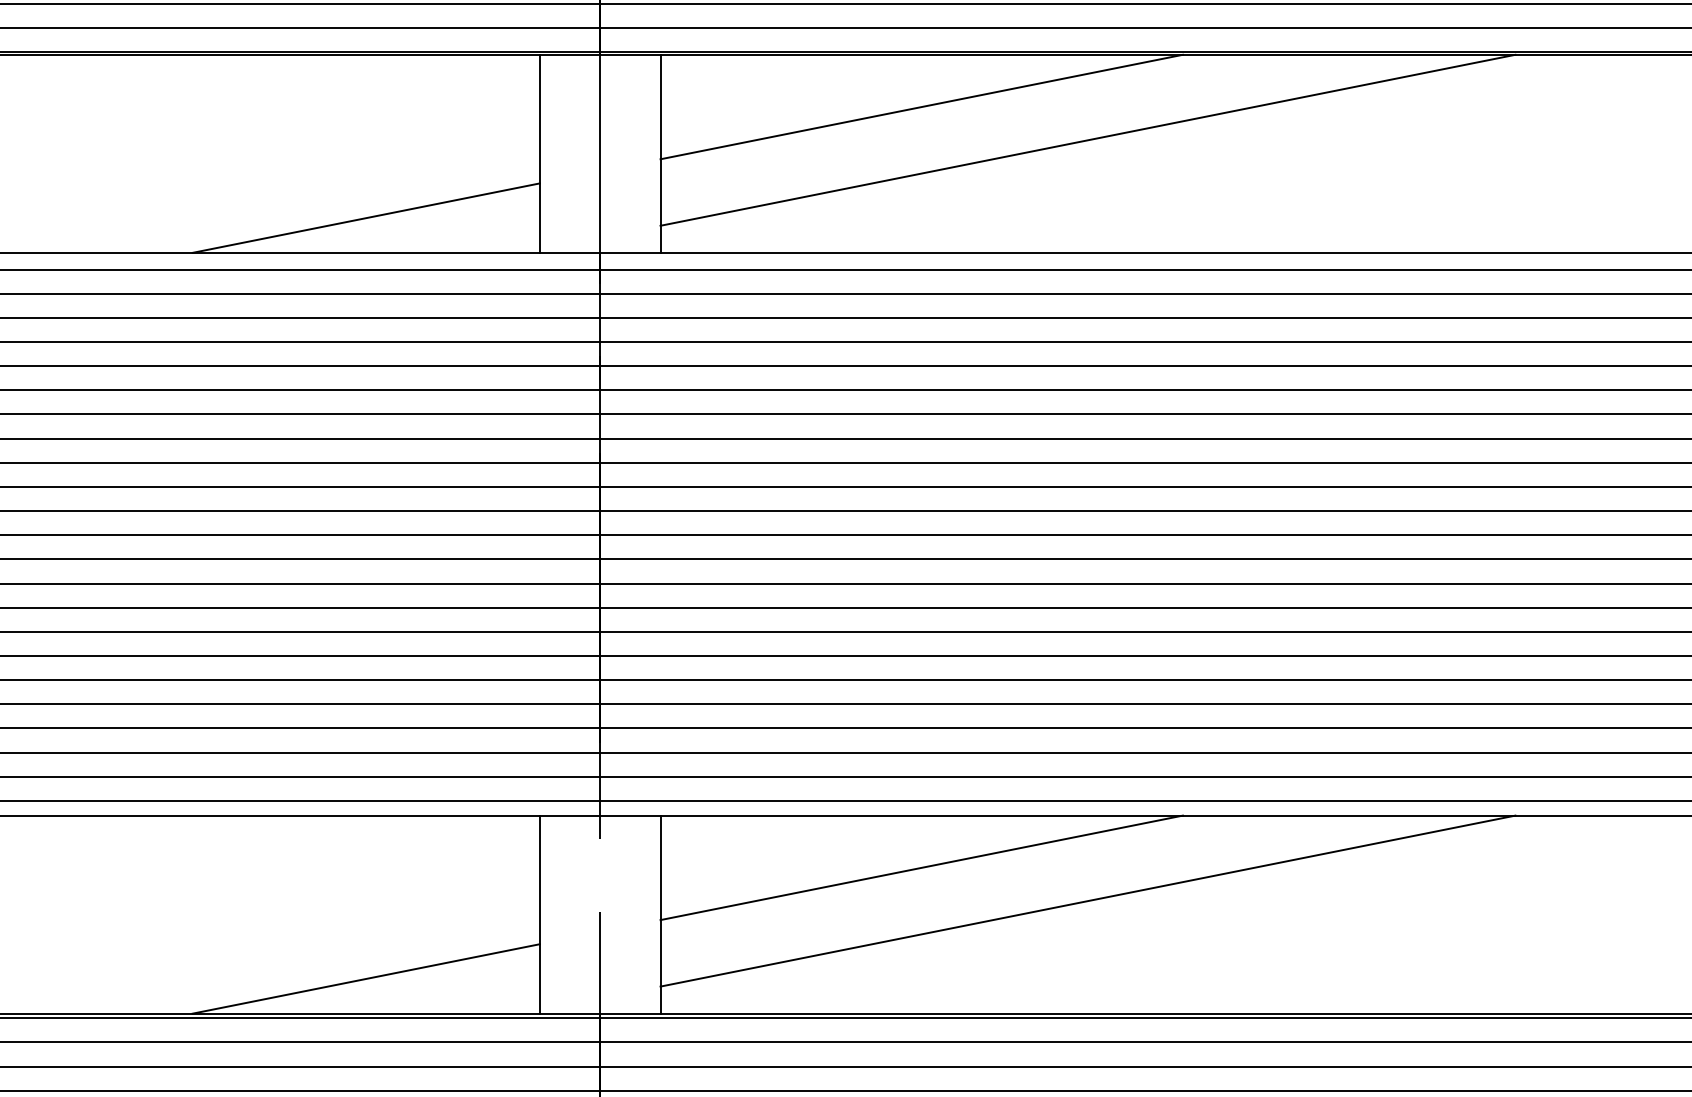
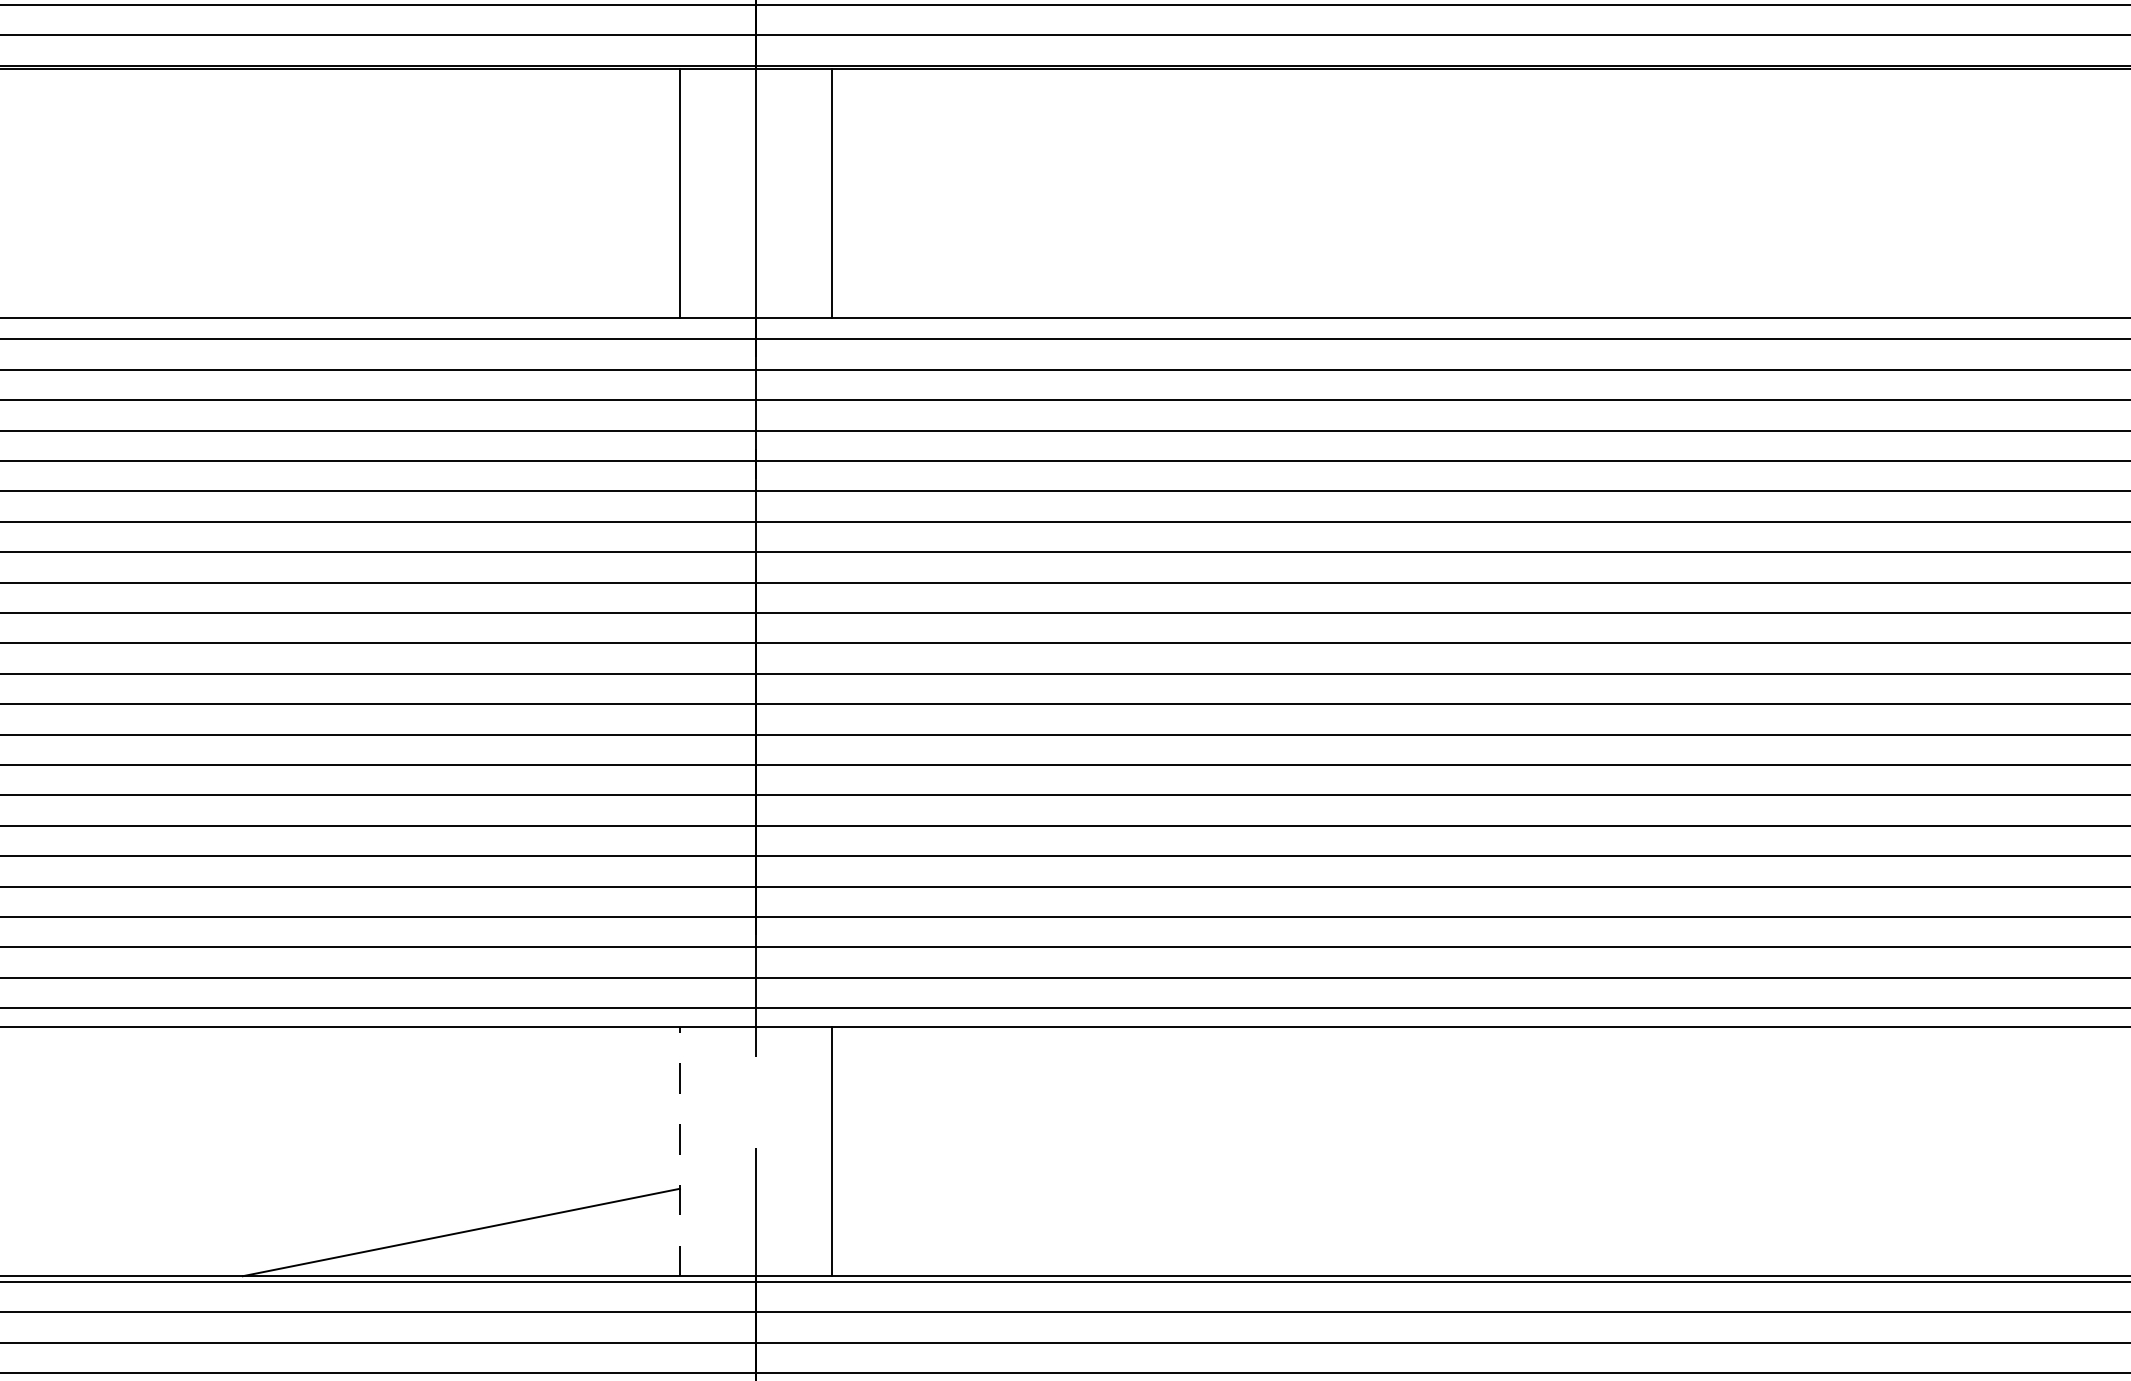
line: (921, 106) -> (1160, 134), removed
line: (1088, 140) -> (1370, 176), removed
line: (365, 218) -> (460, 274), removed
line: (921, 867) -> (1160, 1092), removed
line: (1088, 901) -> (1370, 1134), removed
line: (539, 914) -> (679, 1151), solid -> dashed

